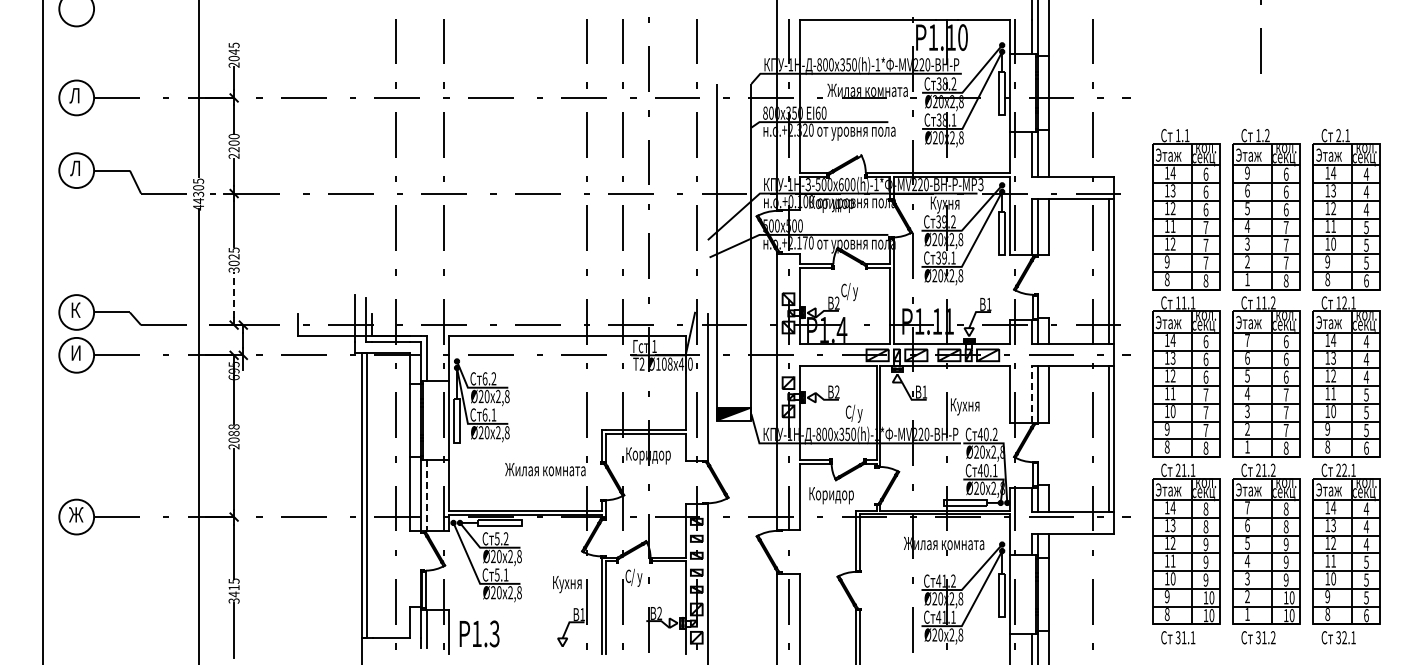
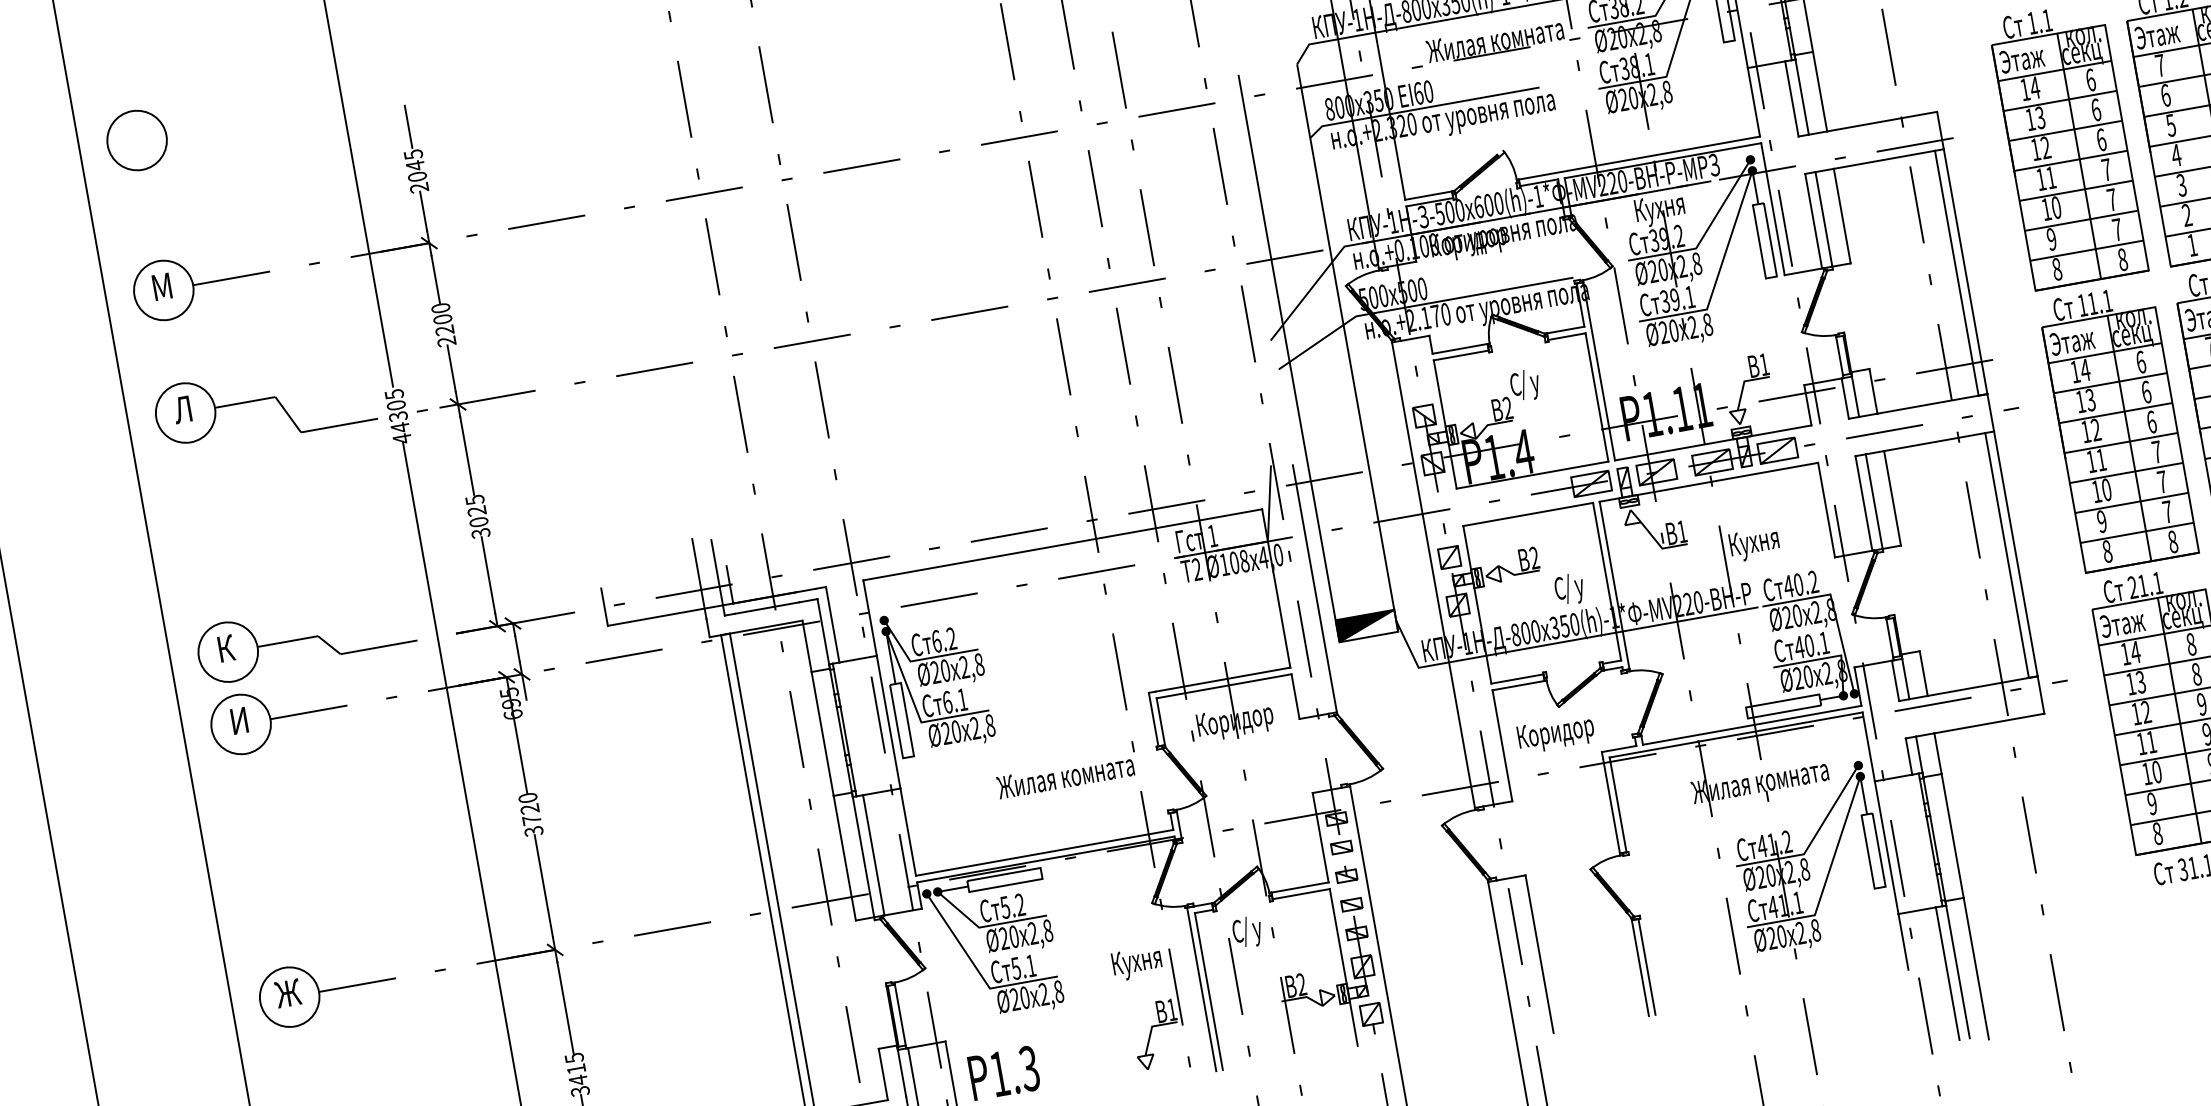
line: (234, 28) -> (409, 126), added
text: (75, 95) -> (161, 286), Л -> М
text: (1247, 172) -> (2160, 64), 9 -> 7
text: (1172, 243) -> (2055, 206), 12 -> 10
line: (234, 294) -> (488, 574), dashed -> solid
line: (1032, 393) -> (1864, 501), dashed -> solid
text: (233, 436) -> (529, 814), 2088 -> 3720
line: (426, 495) -> (873, 855), dashed -> solid

